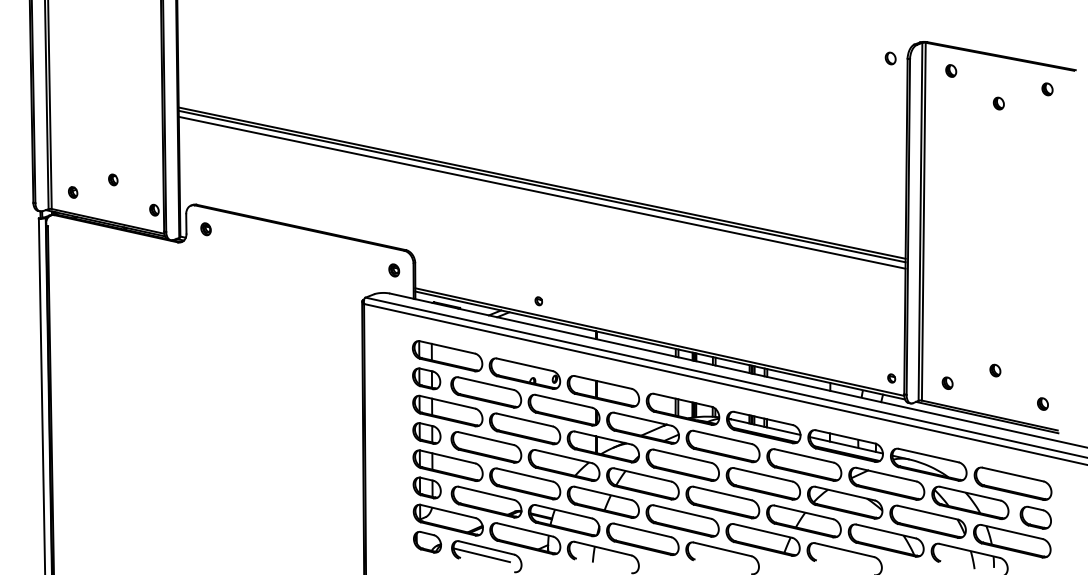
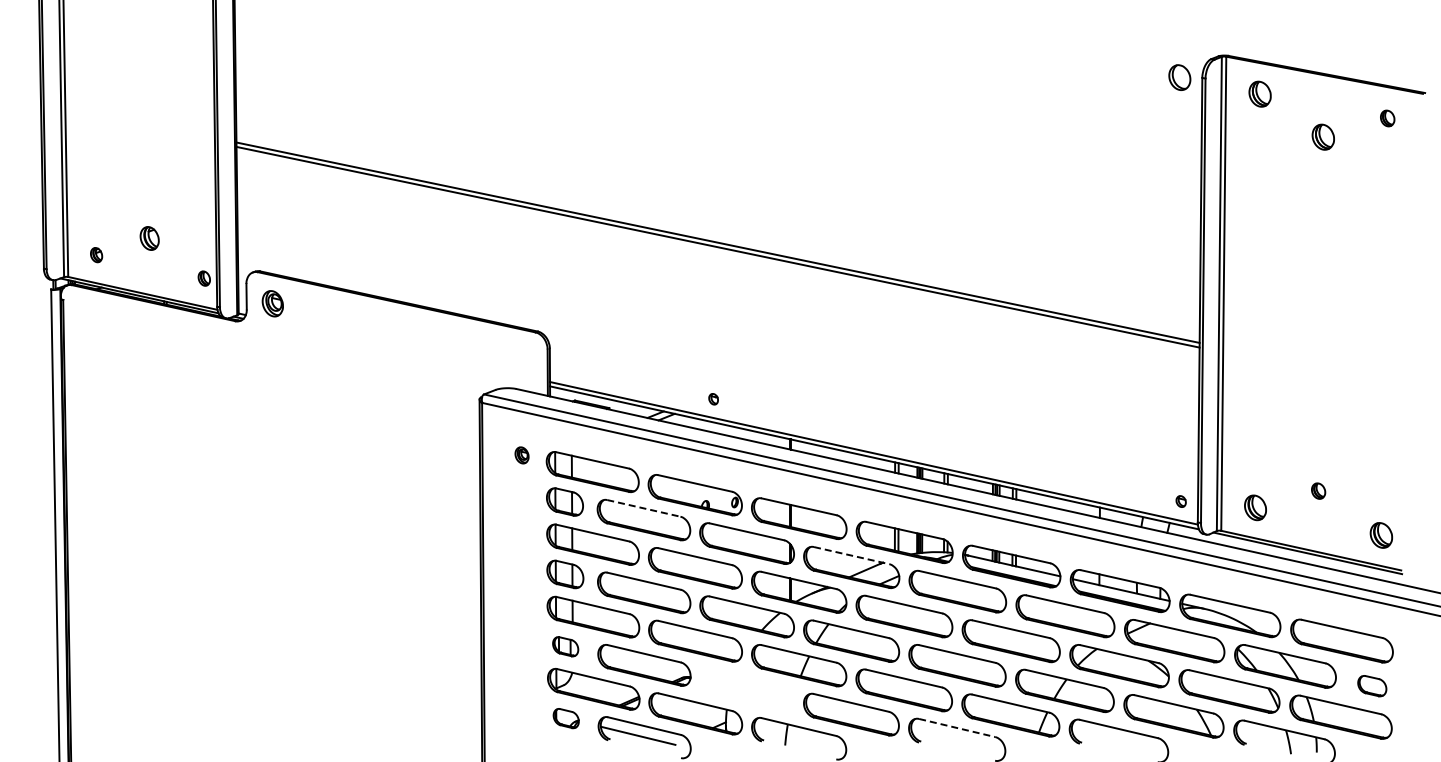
part: (890, 58) -> (1179, 77), size x1.6
part: (950, 70) -> (1259, 93), size x1.6
part: (998, 103) -> (1322, 137), size x1.6
part: (113, 179) -> (149, 238), size x1.6
line: (541, 192) -> (717, 255), removed
part: (205, 229) -> (272, 303), size x1.6
part: (393, 270) -> (521, 455), moved
part: (947, 382) -> (1254, 507), size x1.6
line: (485, 383) -> (643, 508), solid -> dashed
part: (1042, 404) -> (1381, 535), size x1.6
line: (642, 419) -> (851, 555), solid -> dashed
part: (427, 487) -> (565, 646), size x0.7
part: (1036, 517) -> (1372, 685), size x0.7
part: (563, 520) -> (746, 689), removed
part: (427, 542) -> (566, 718), size x0.7
line: (722, 549) -> (957, 728), solid -> dashed

